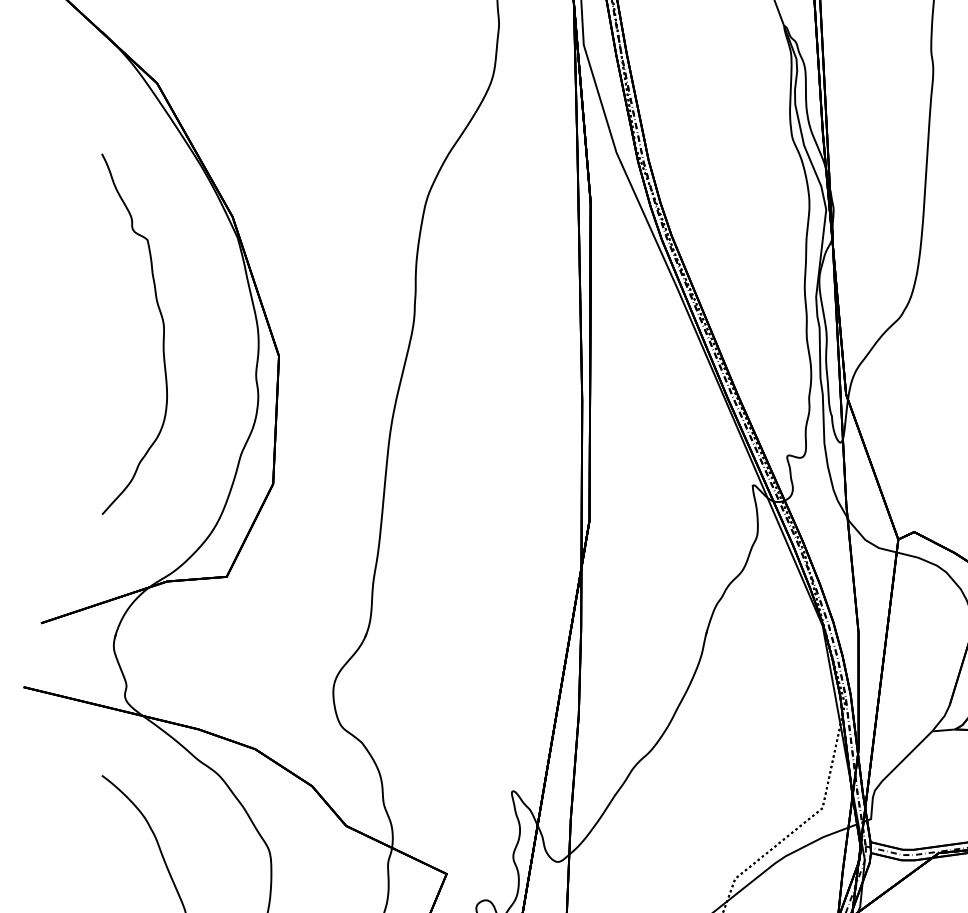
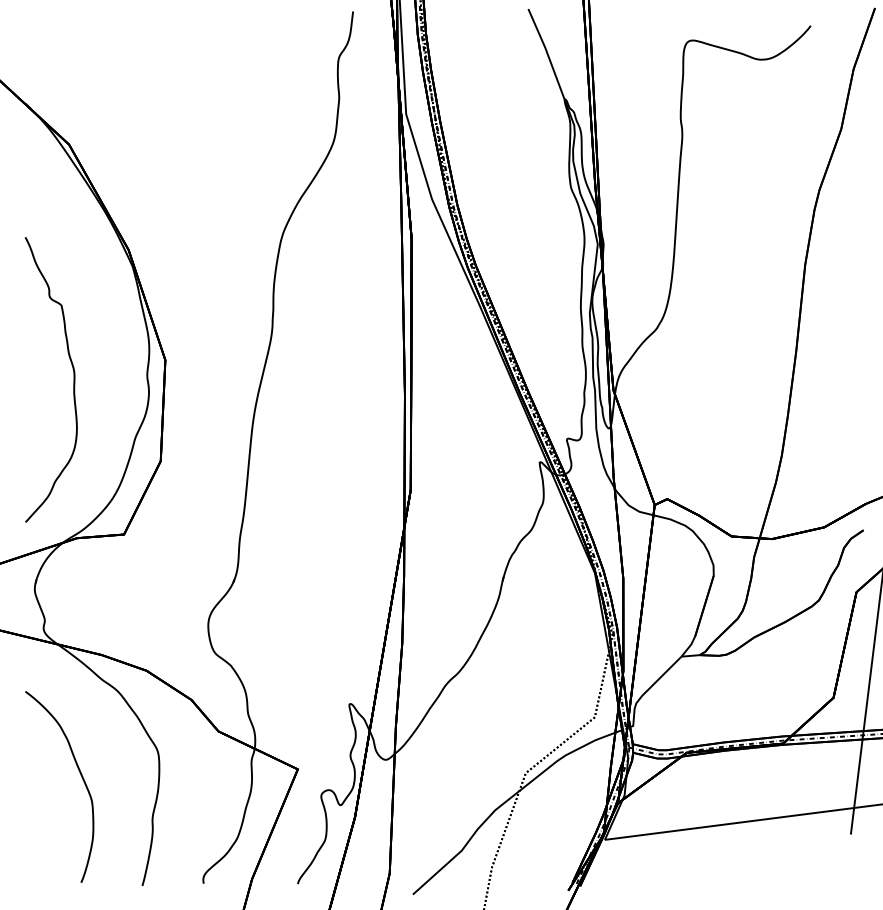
curve: (162, 333) -> (73, 379), moved

